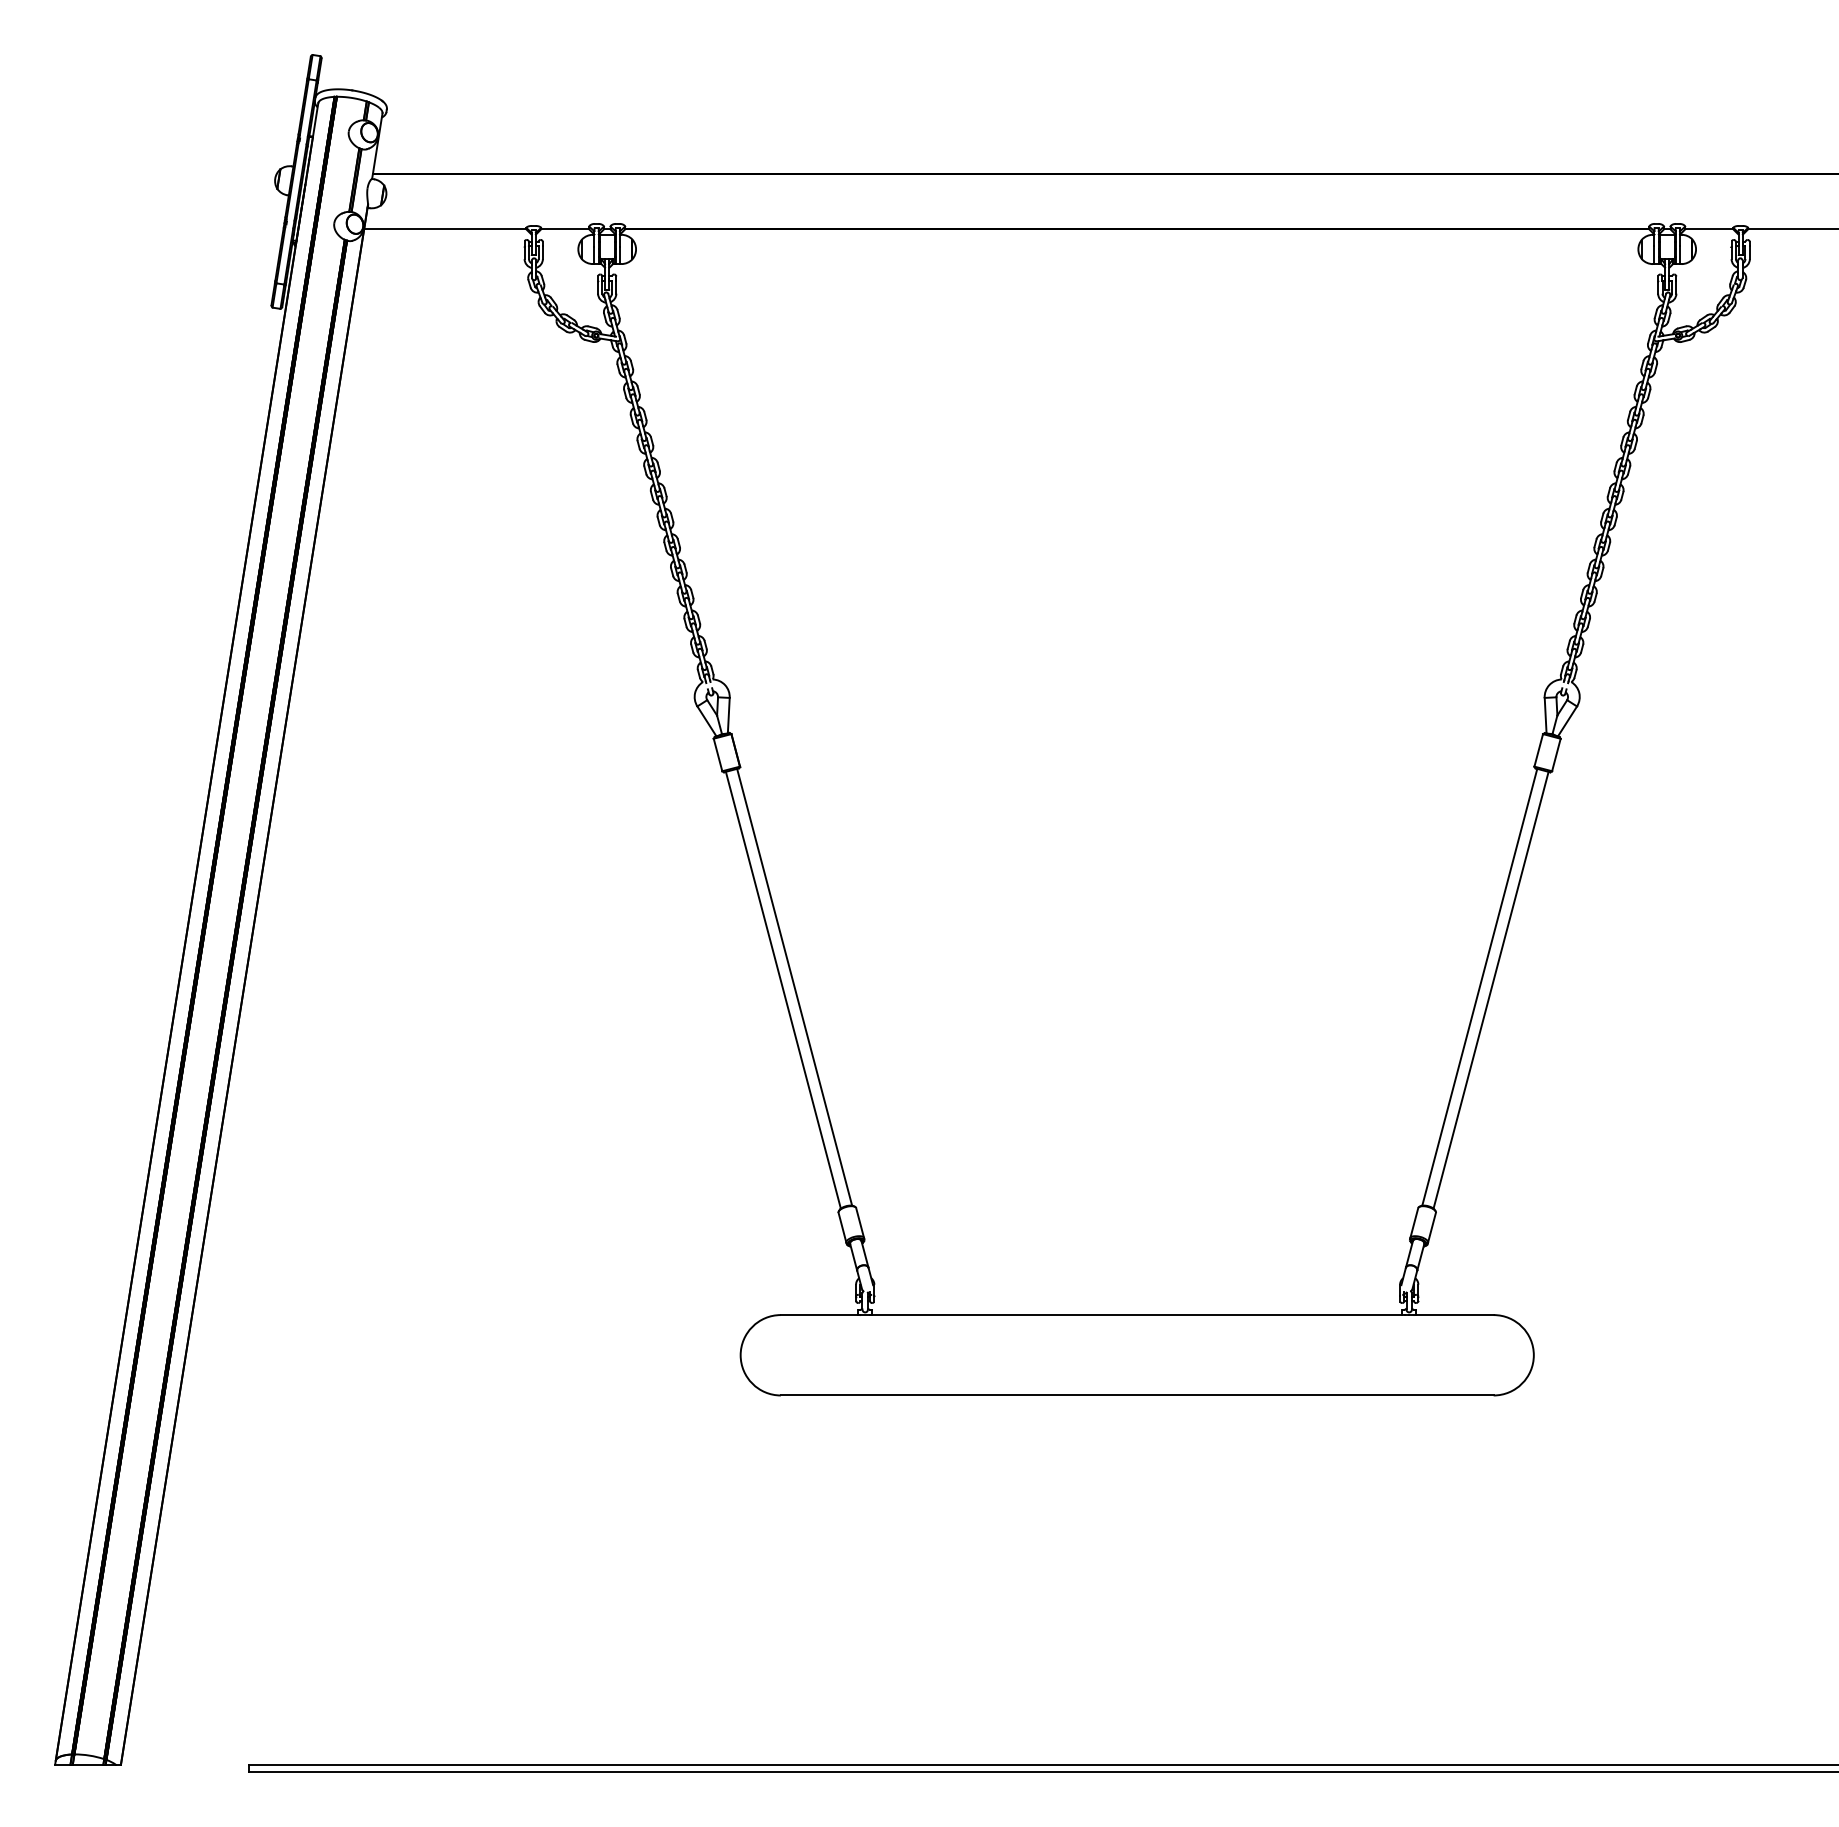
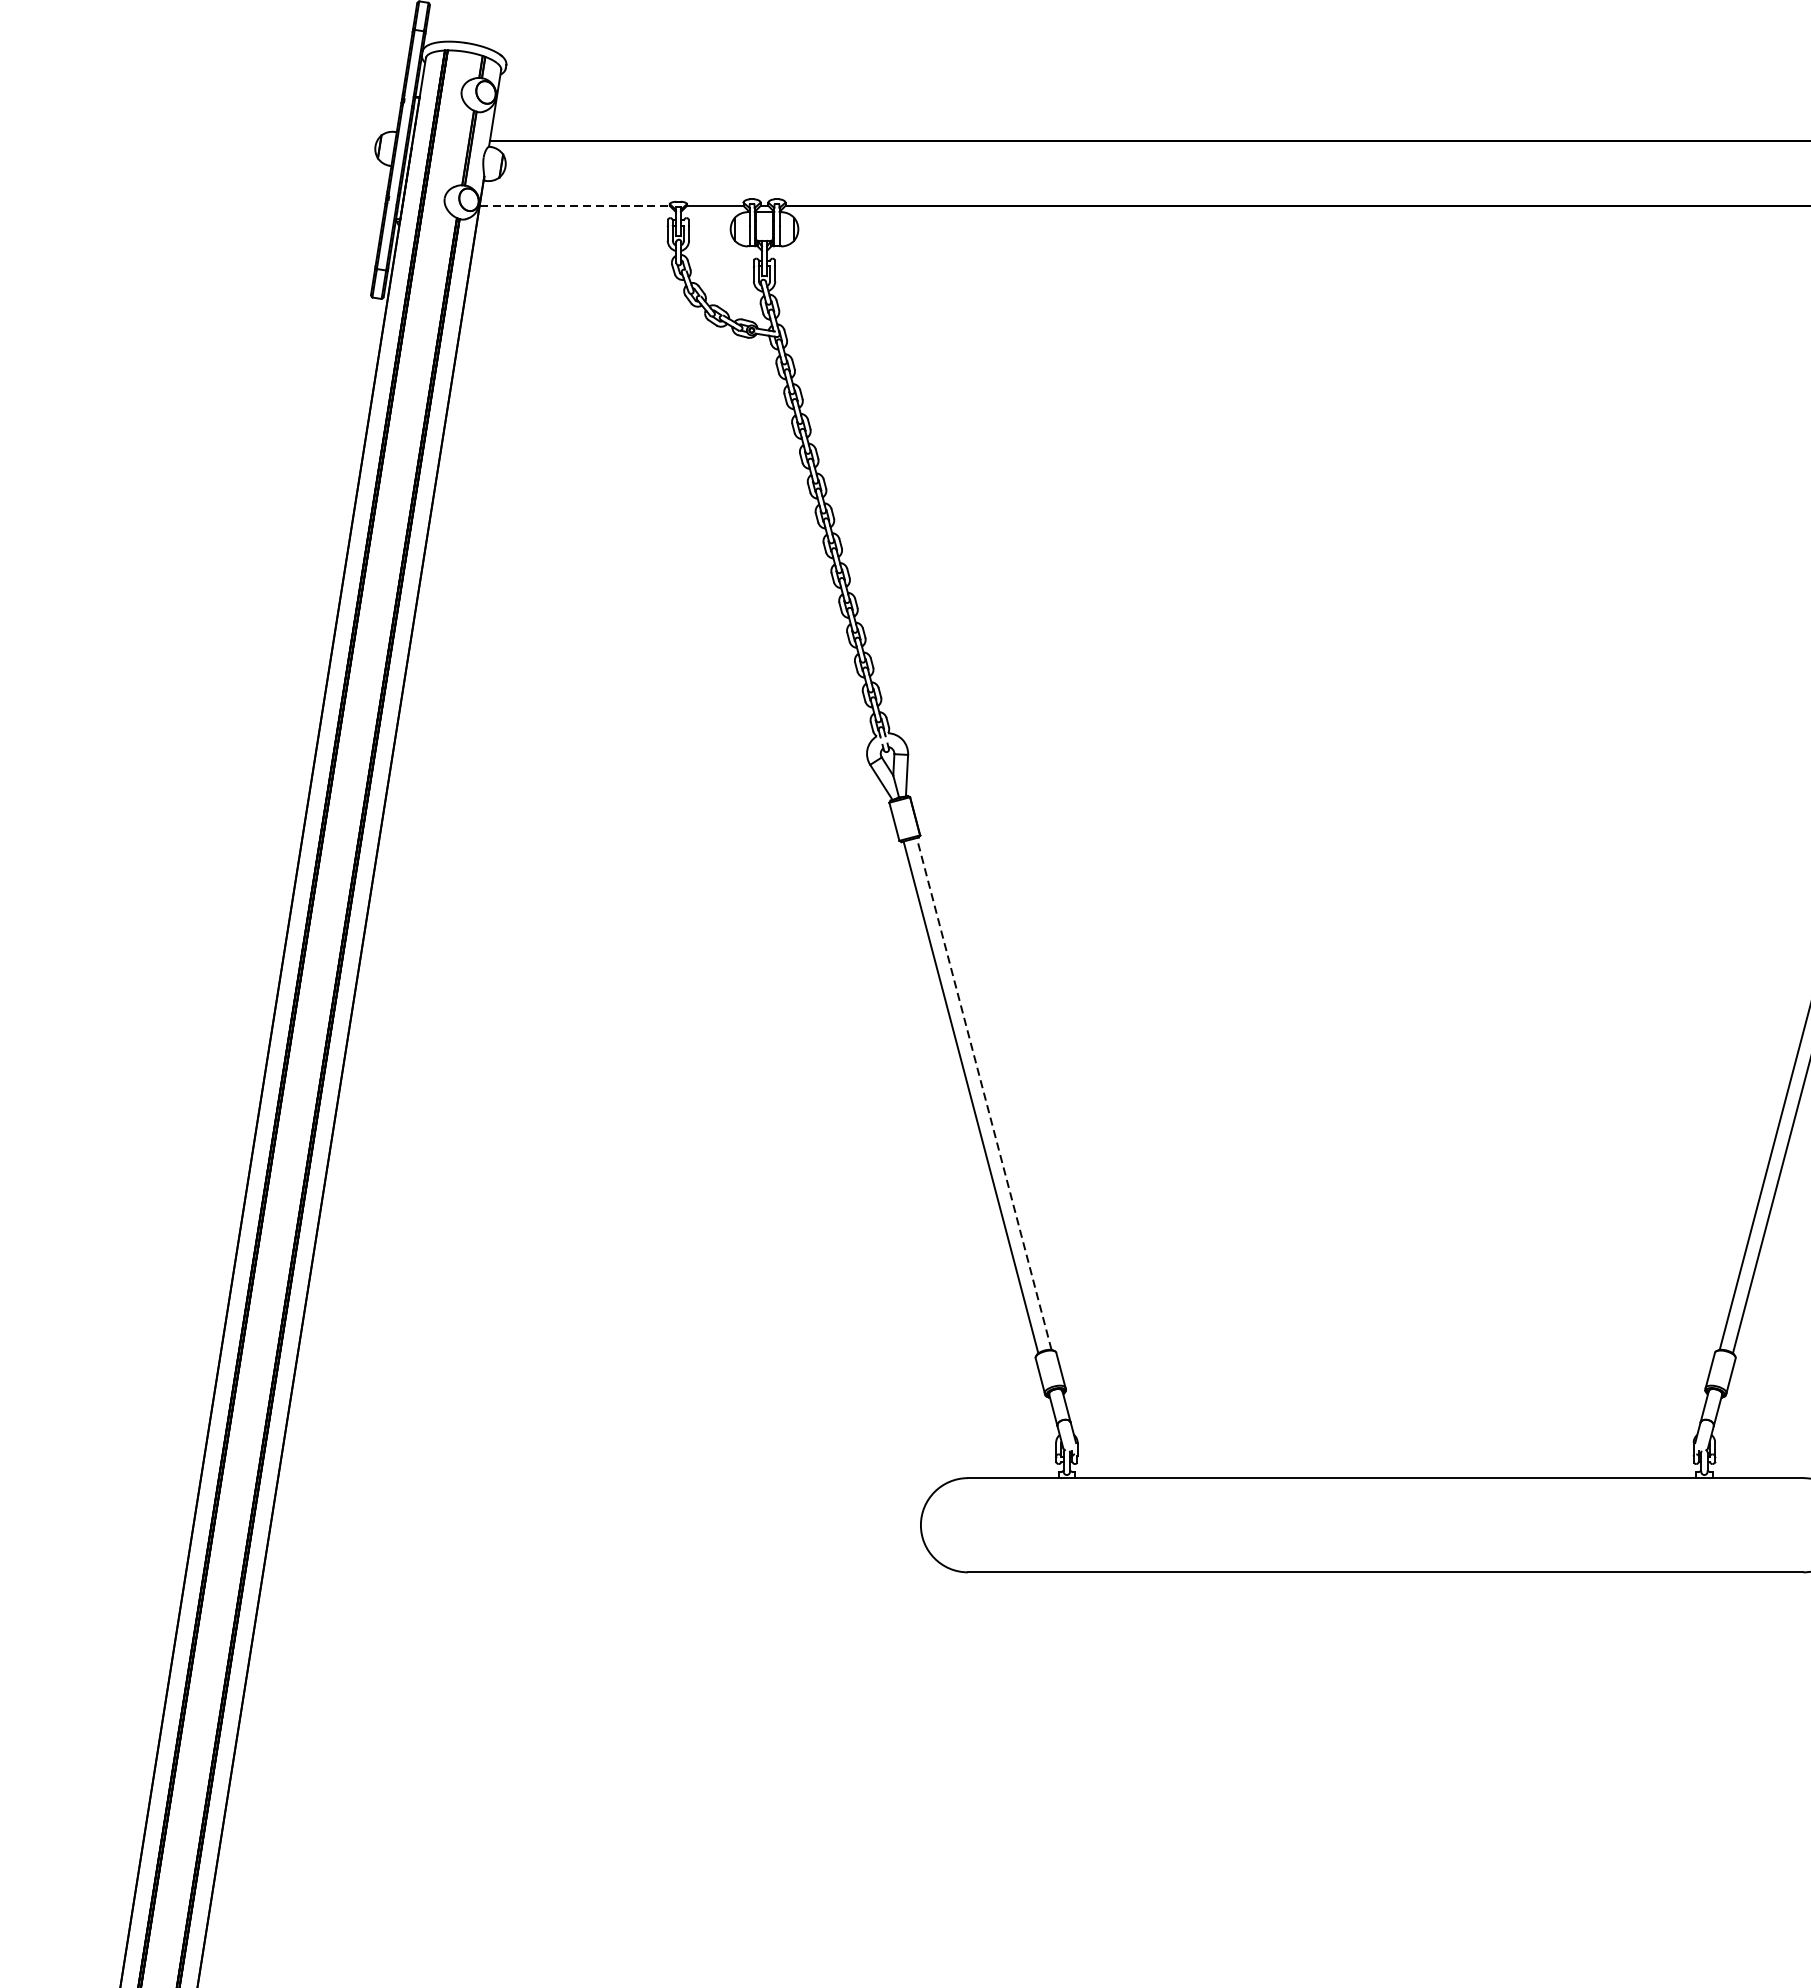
line: (445, 229) -> (575, 205), solid -> dashed
line: (794, 987) -> (984, 1094), solid -> dashed

